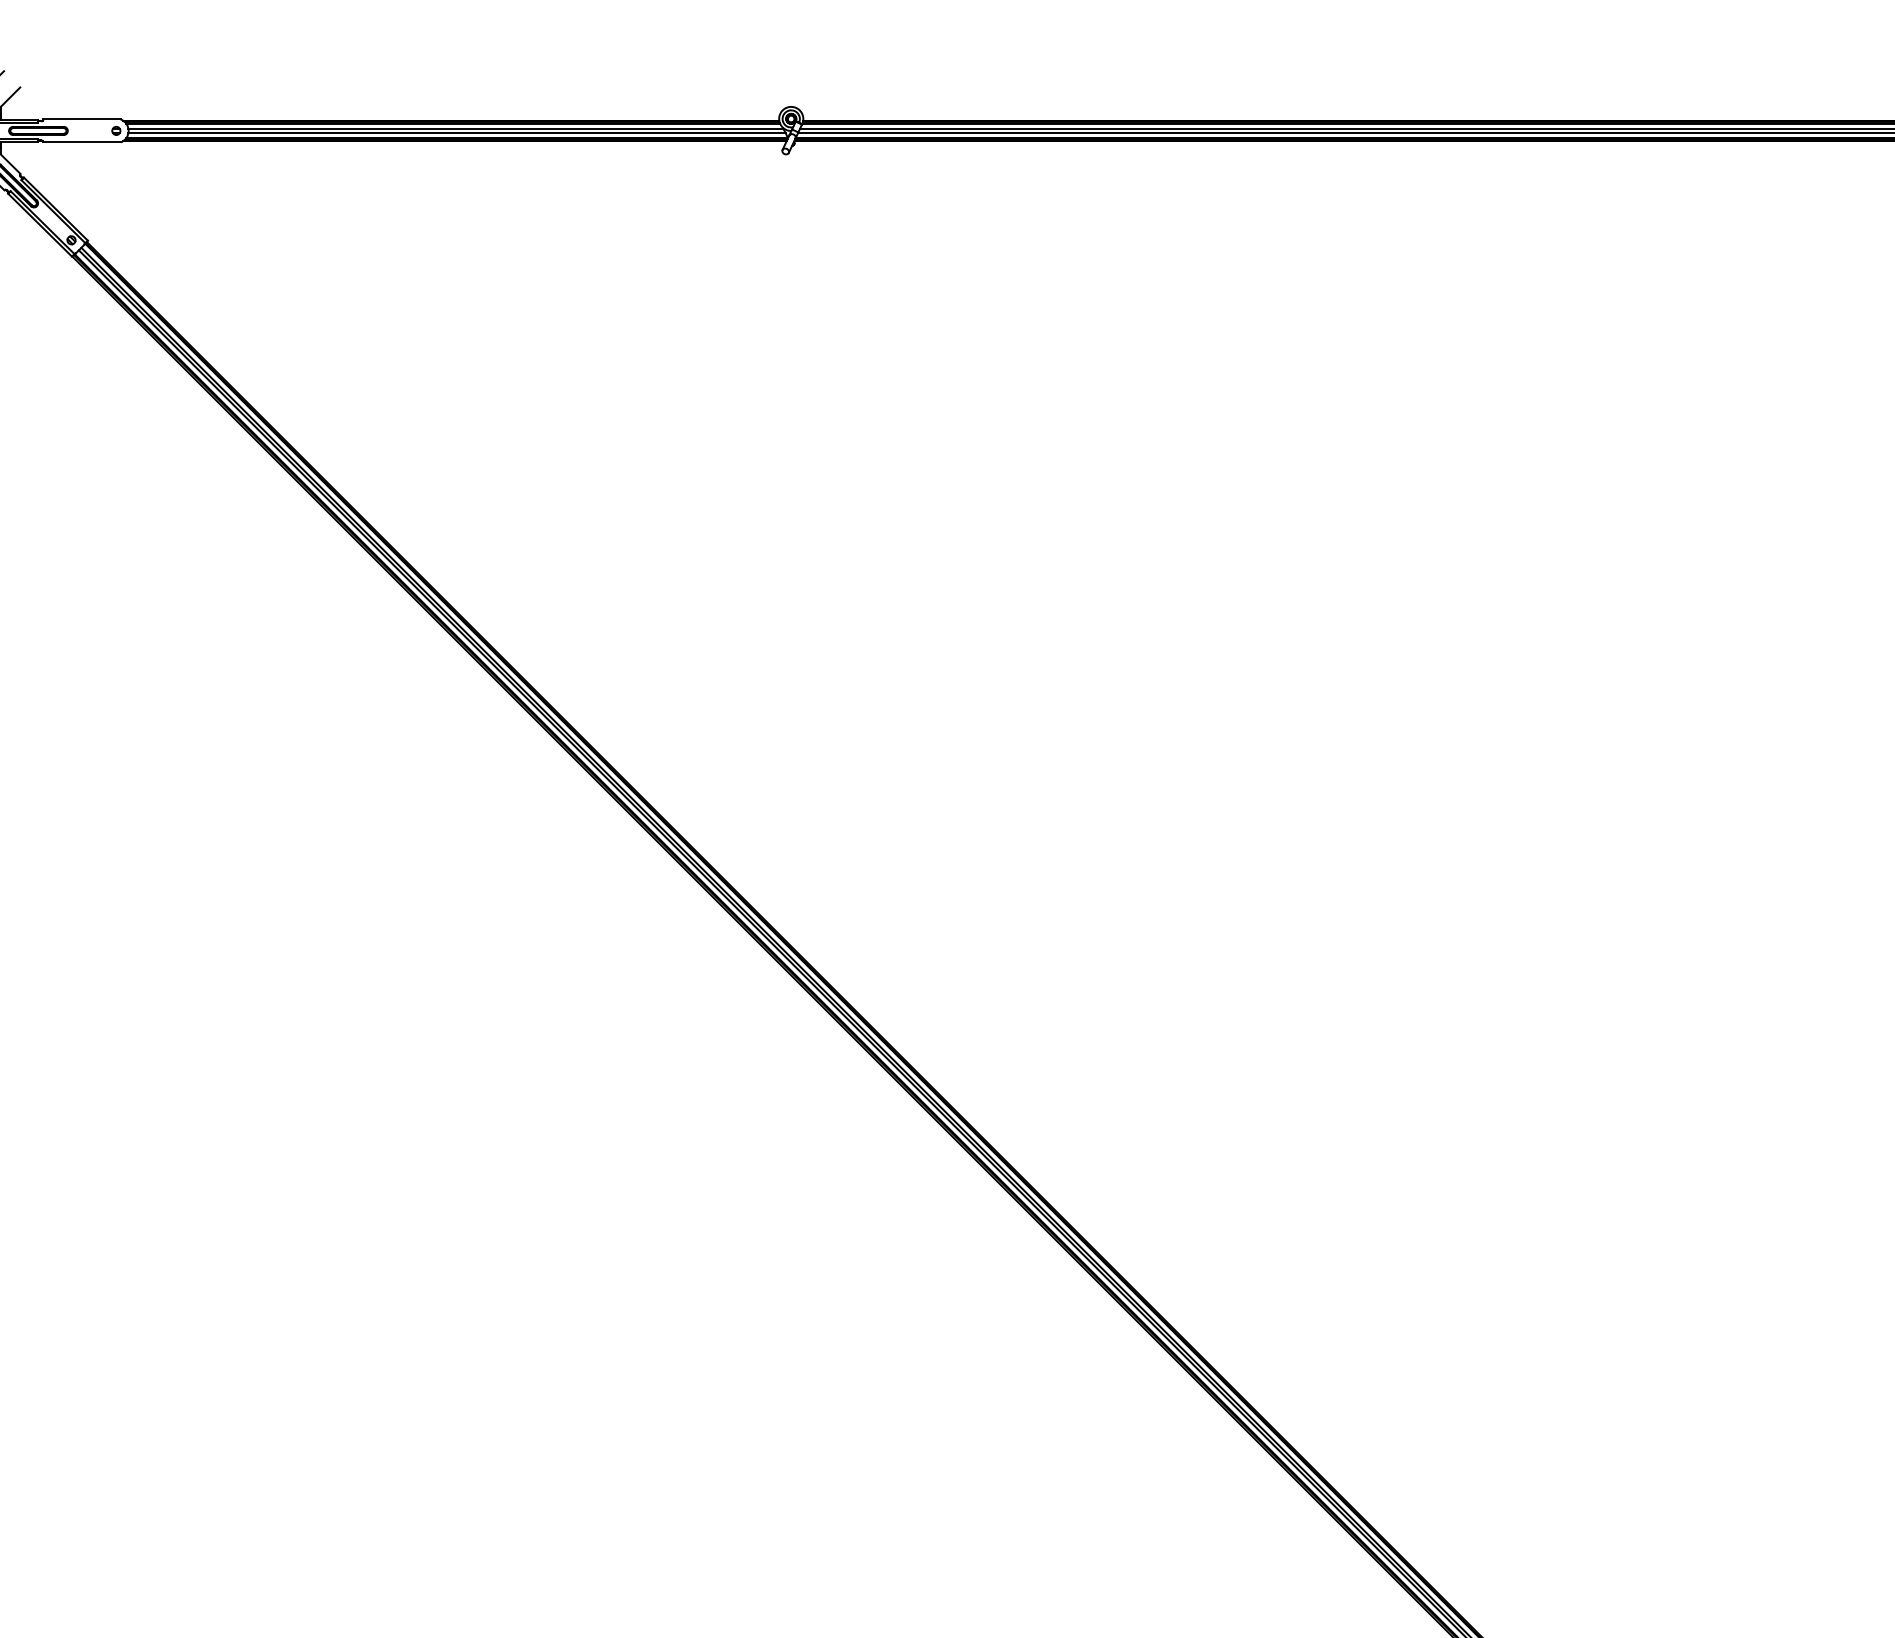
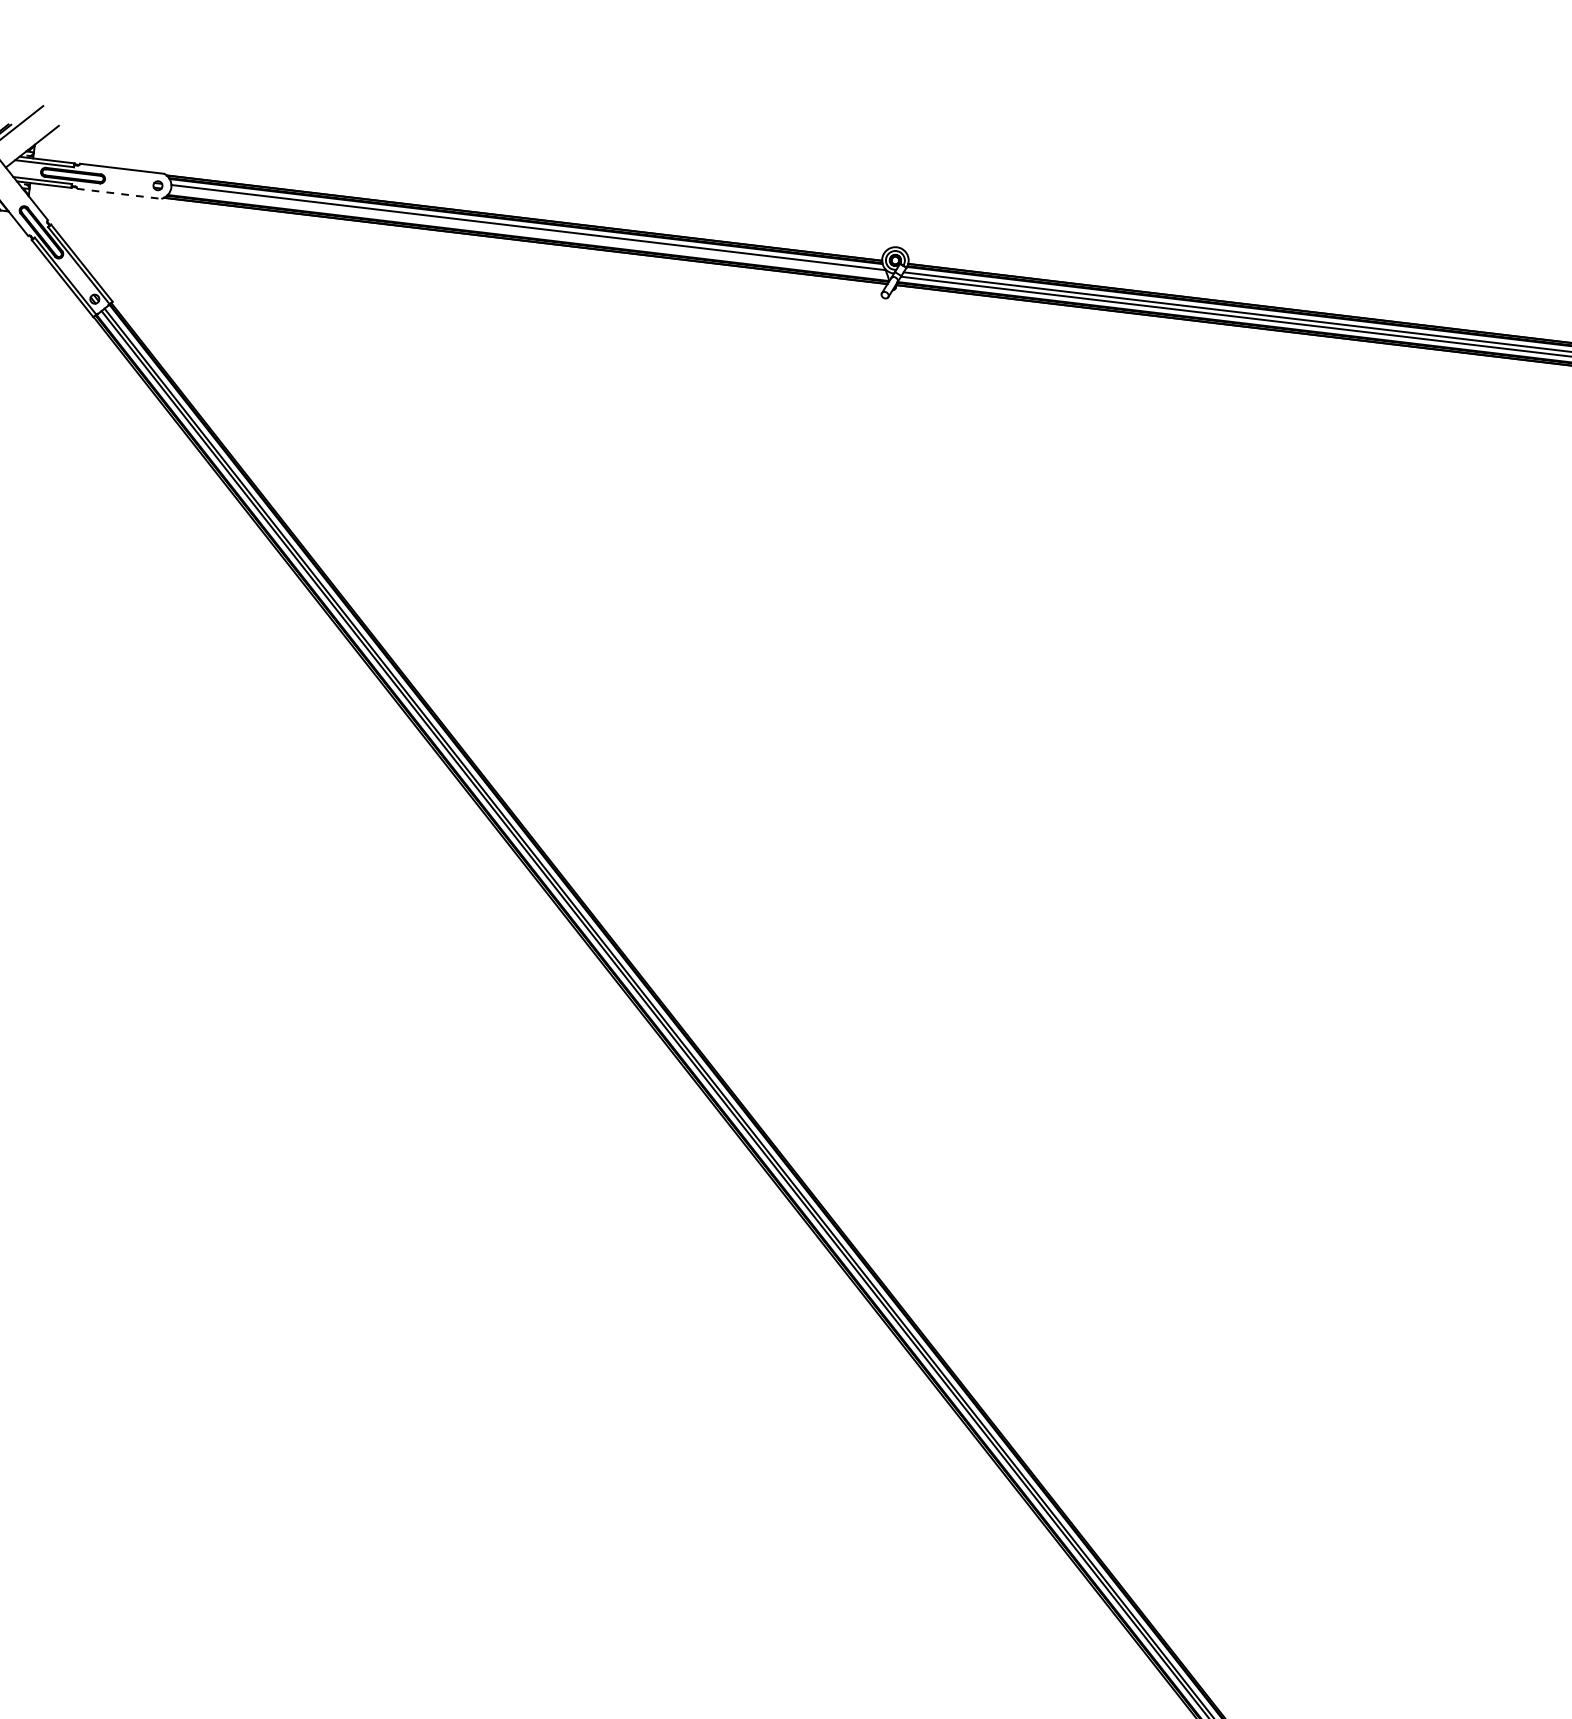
line: (456, 133) -> (528, 232), removed
line: (82, 142) -> (119, 193), solid -> dashed

